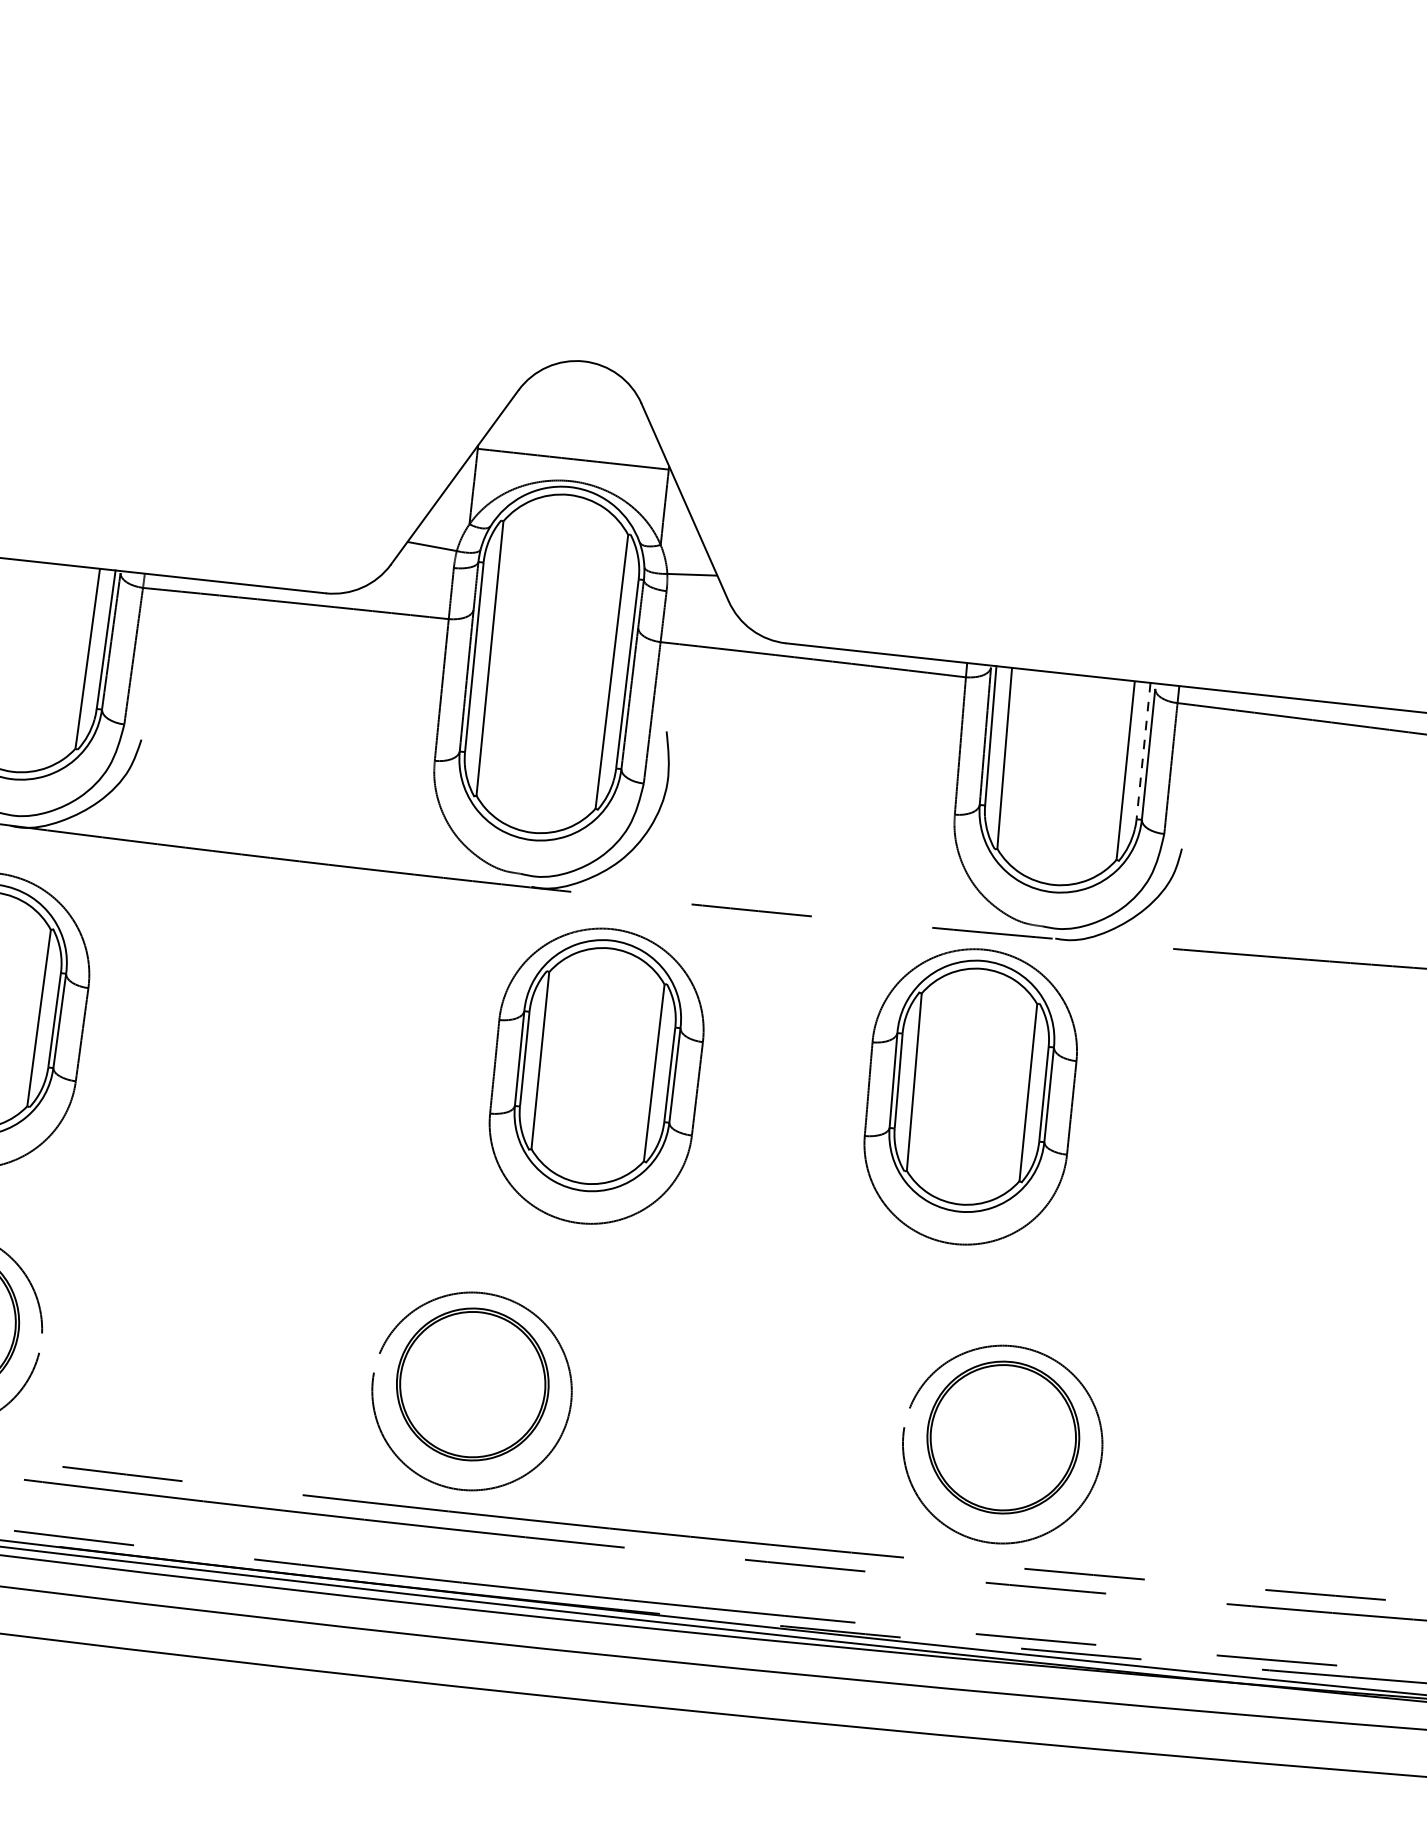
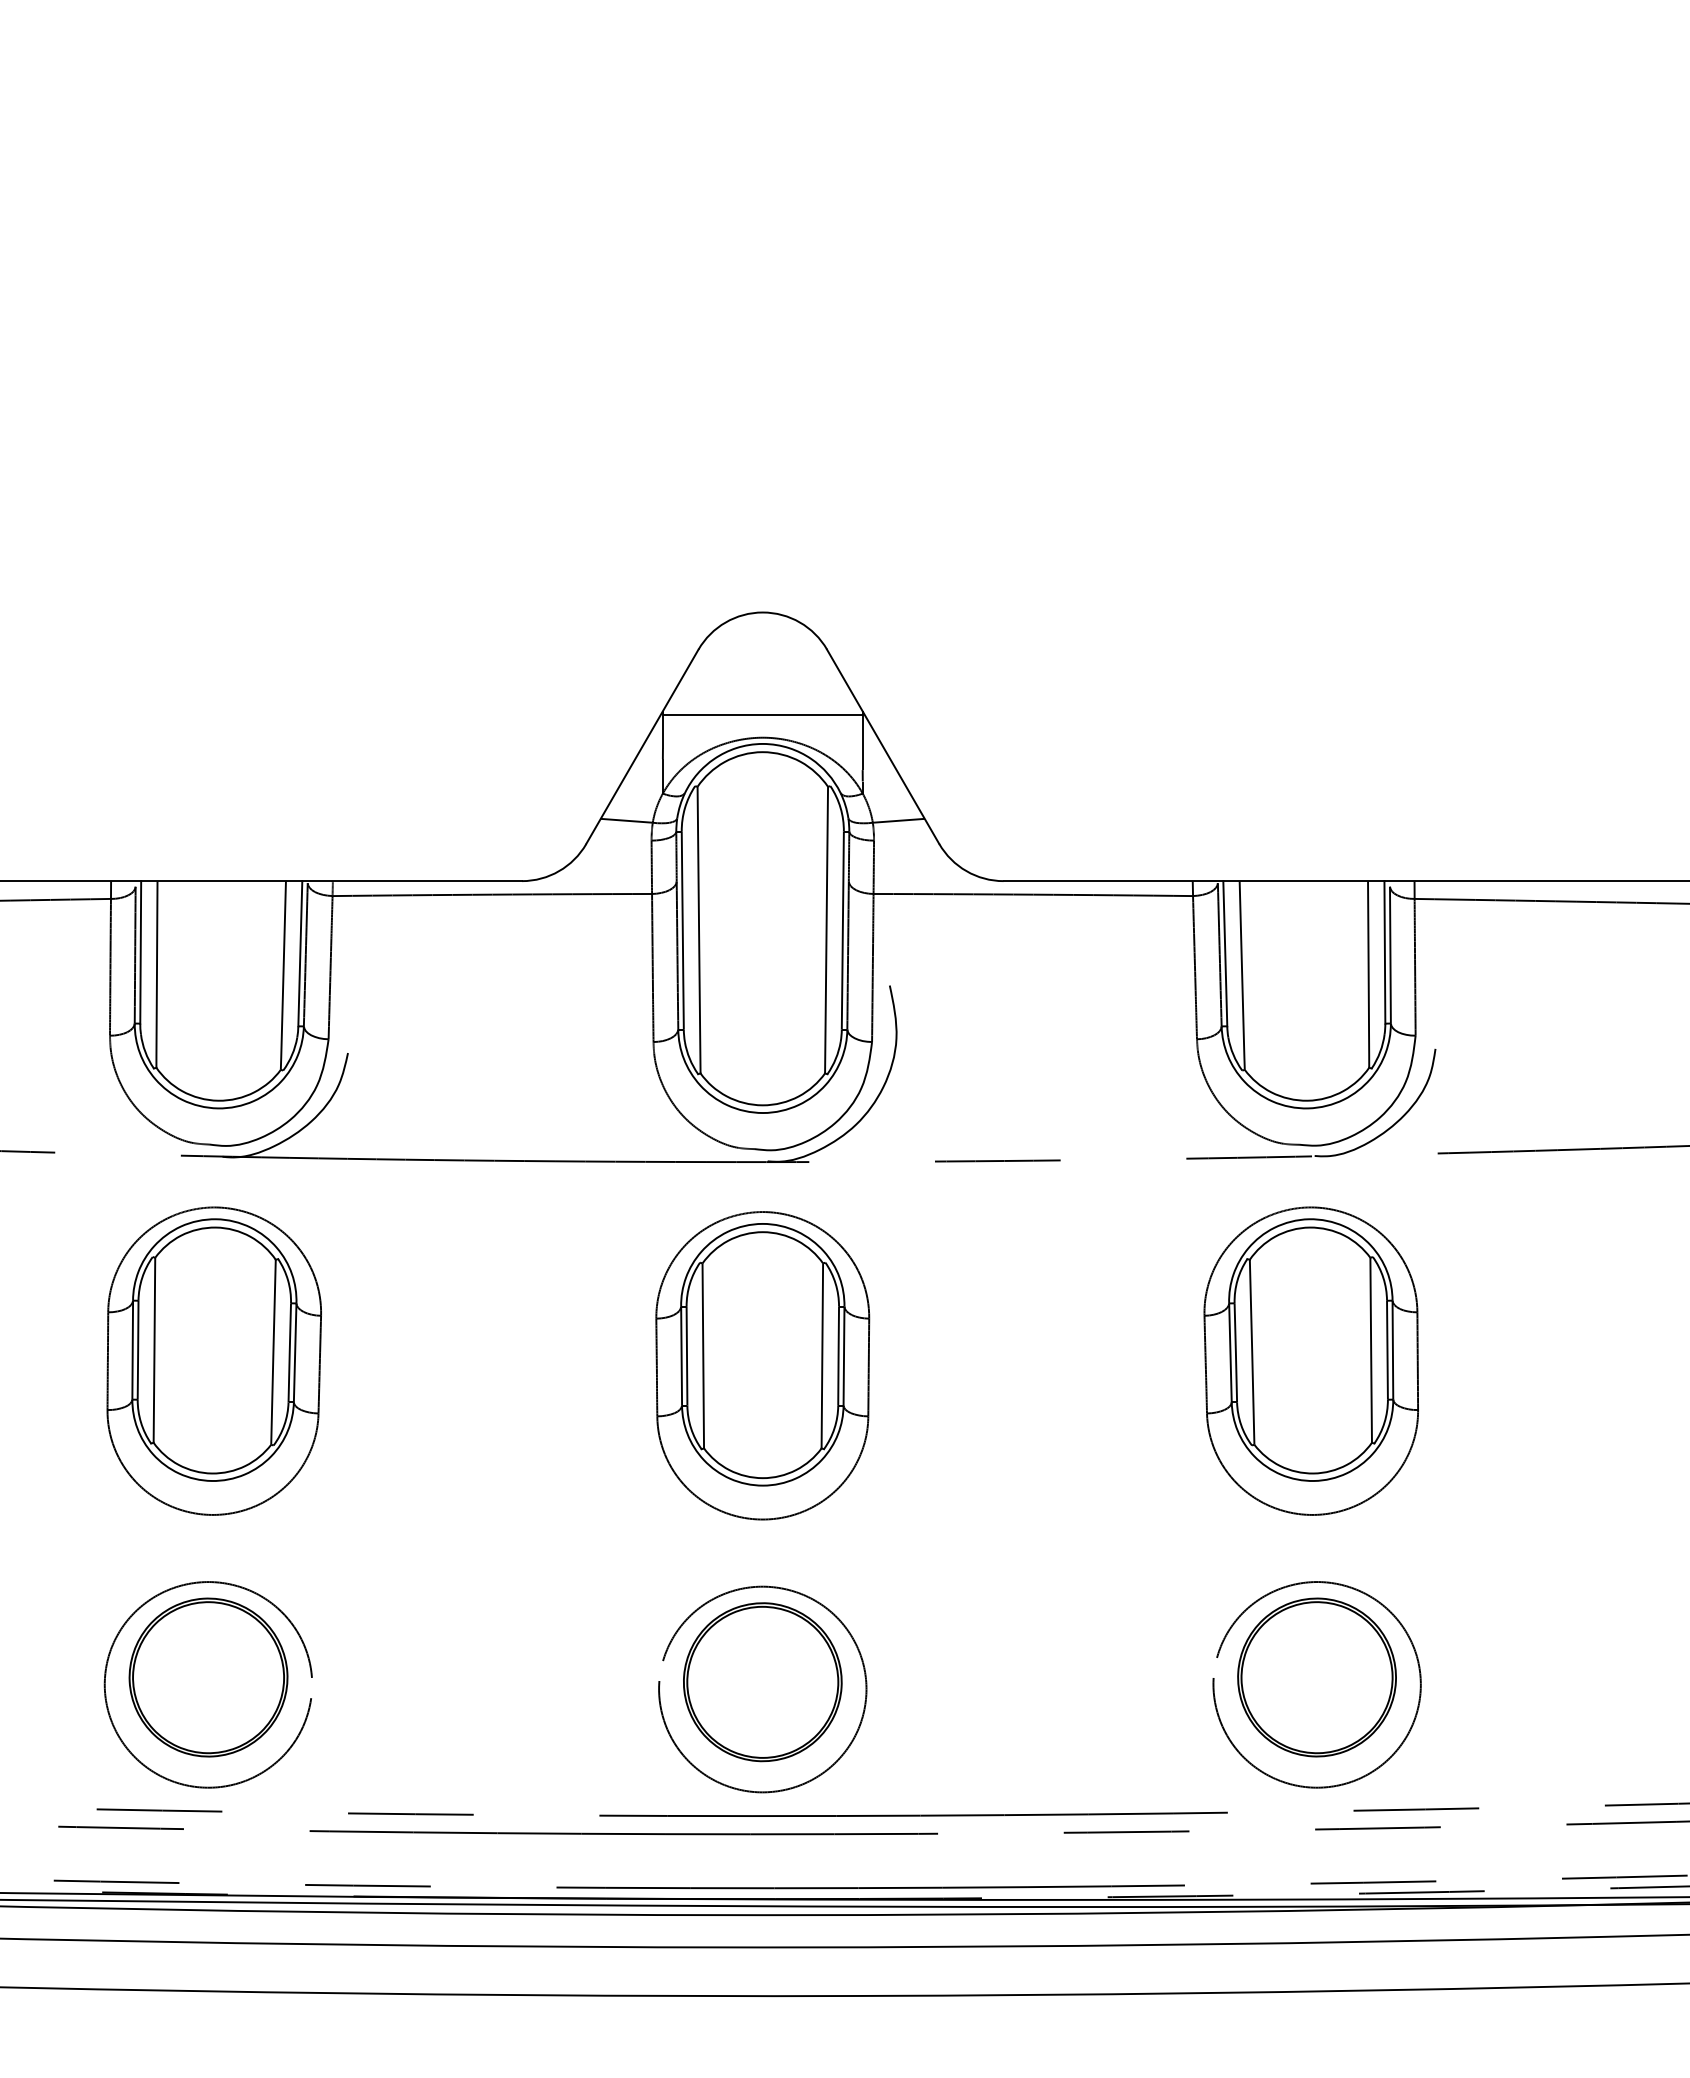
line: (1143, 751) -> (1384, 952), dashed -> solid
part: (596, 1075) -> (762, 1365), moved
part: (969, 1096) -> (1310, 1360), moved

